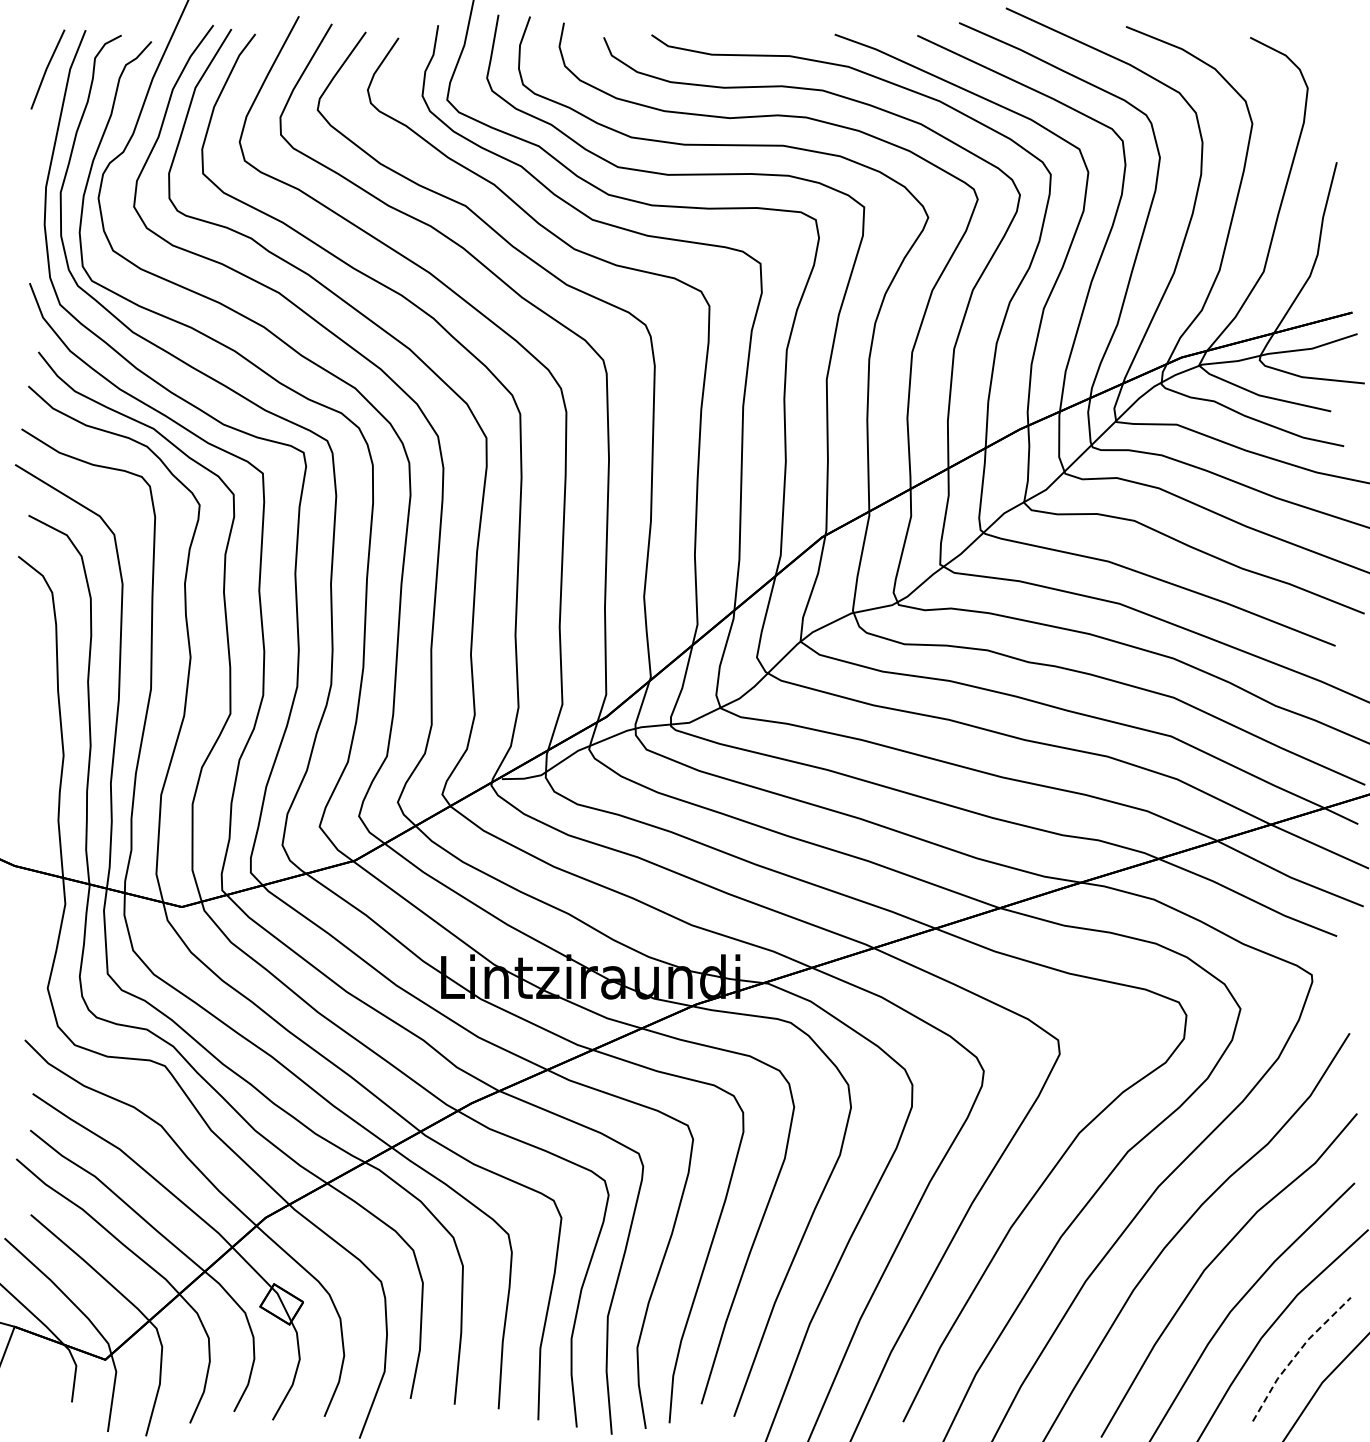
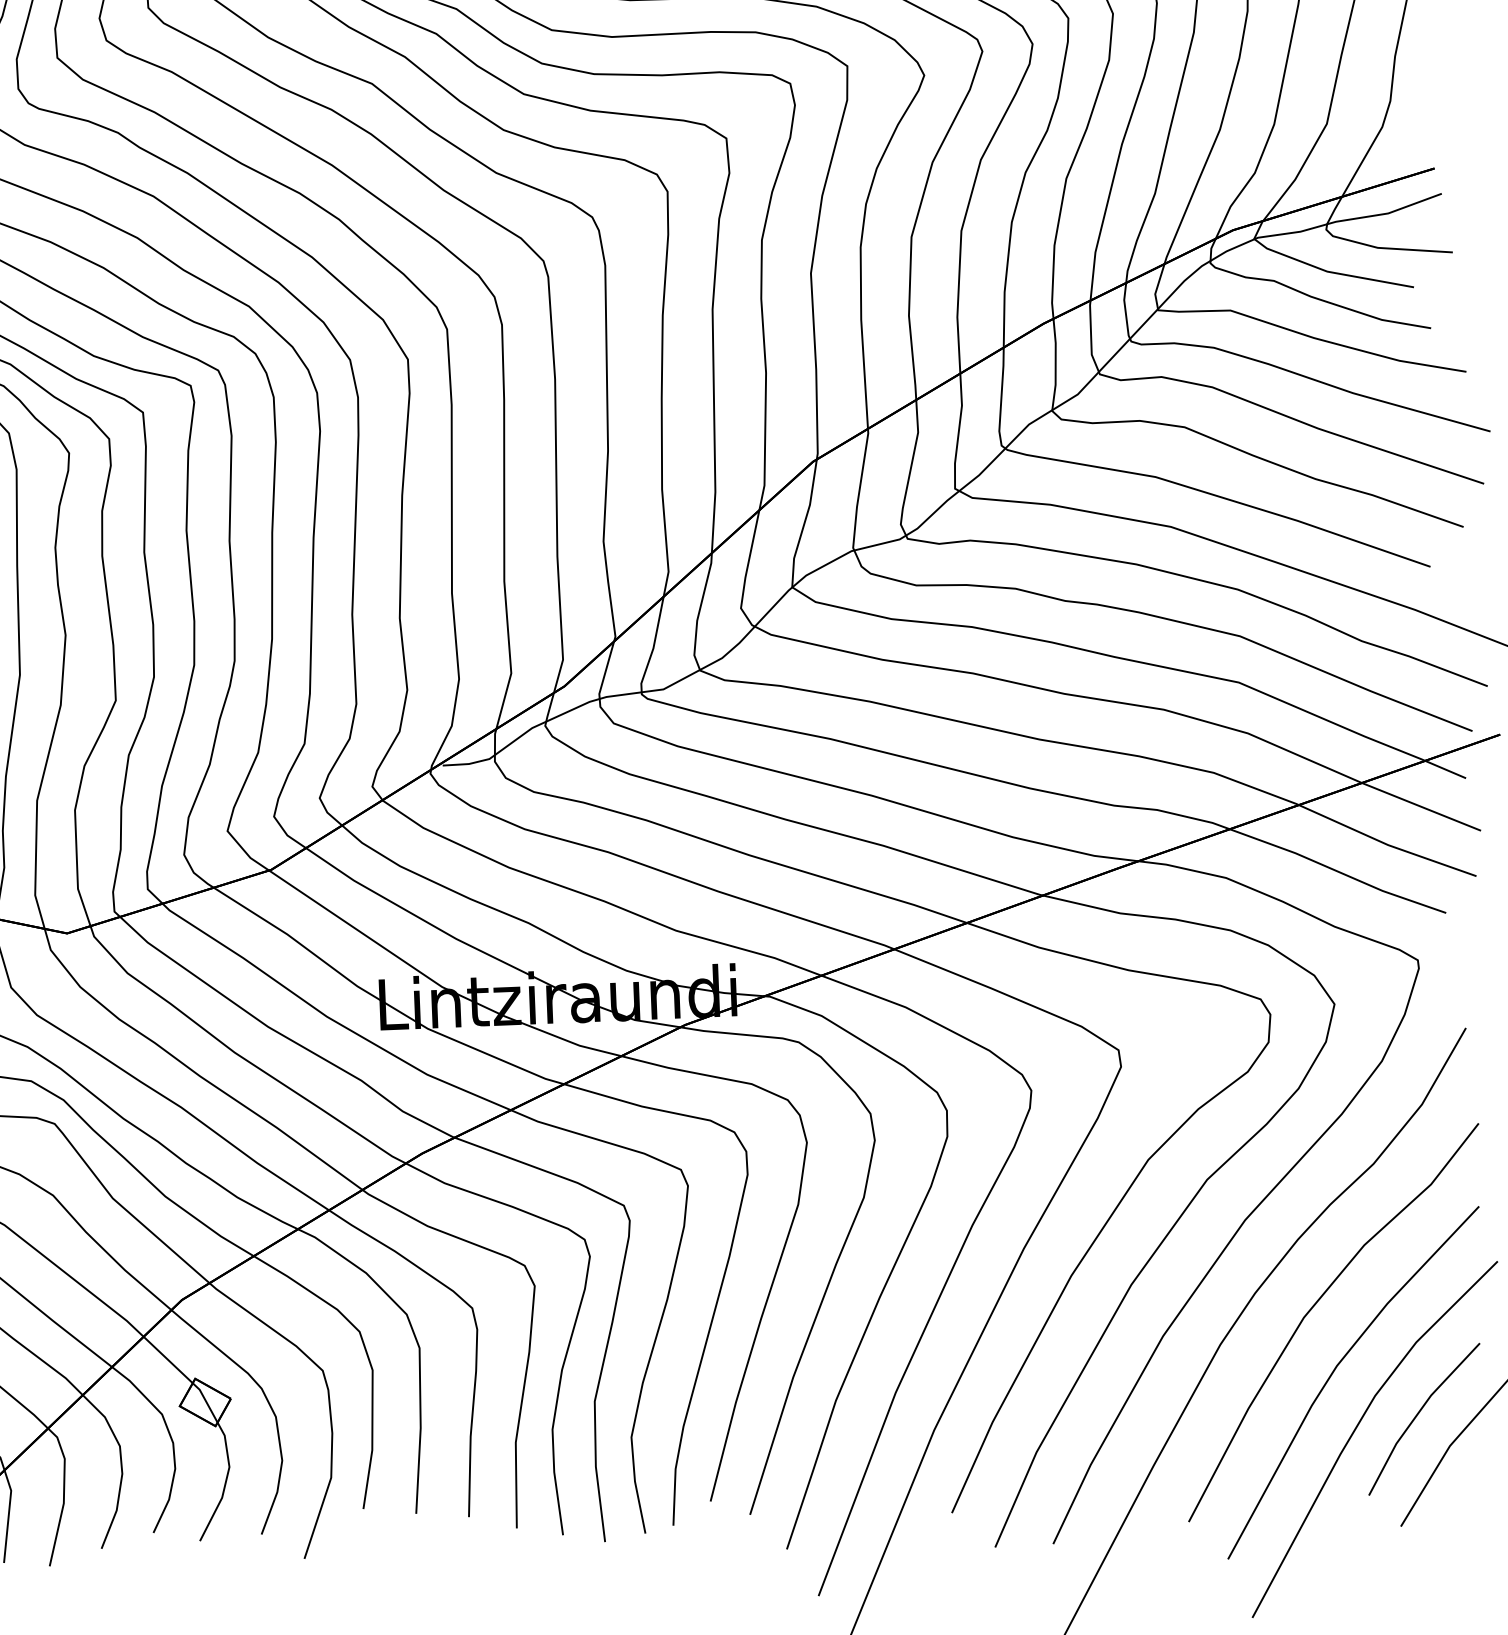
line: (1296, 1355) -> (1417, 1414), dashed -> solid

